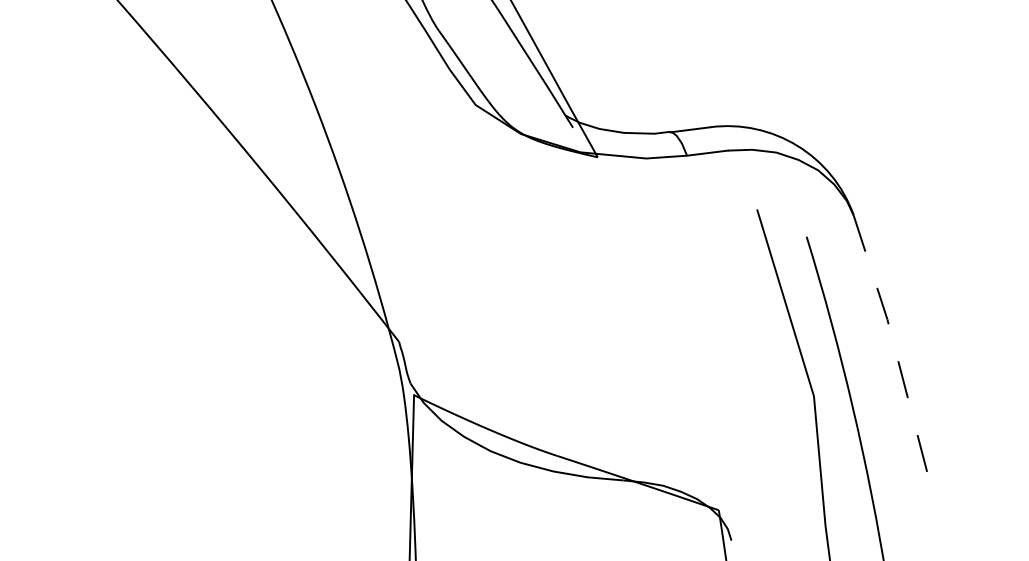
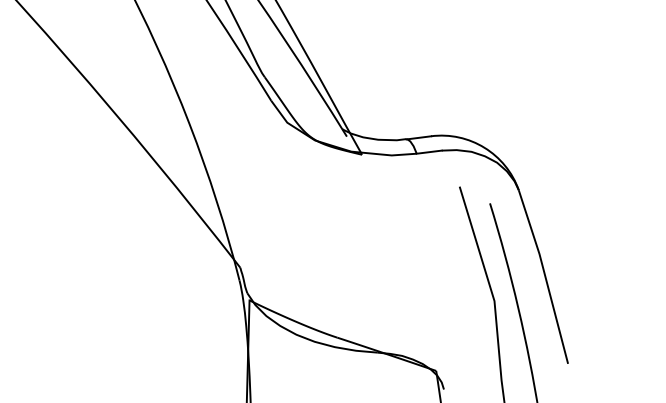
line: (897, 356) -> (545, 276), dashed -> solid

